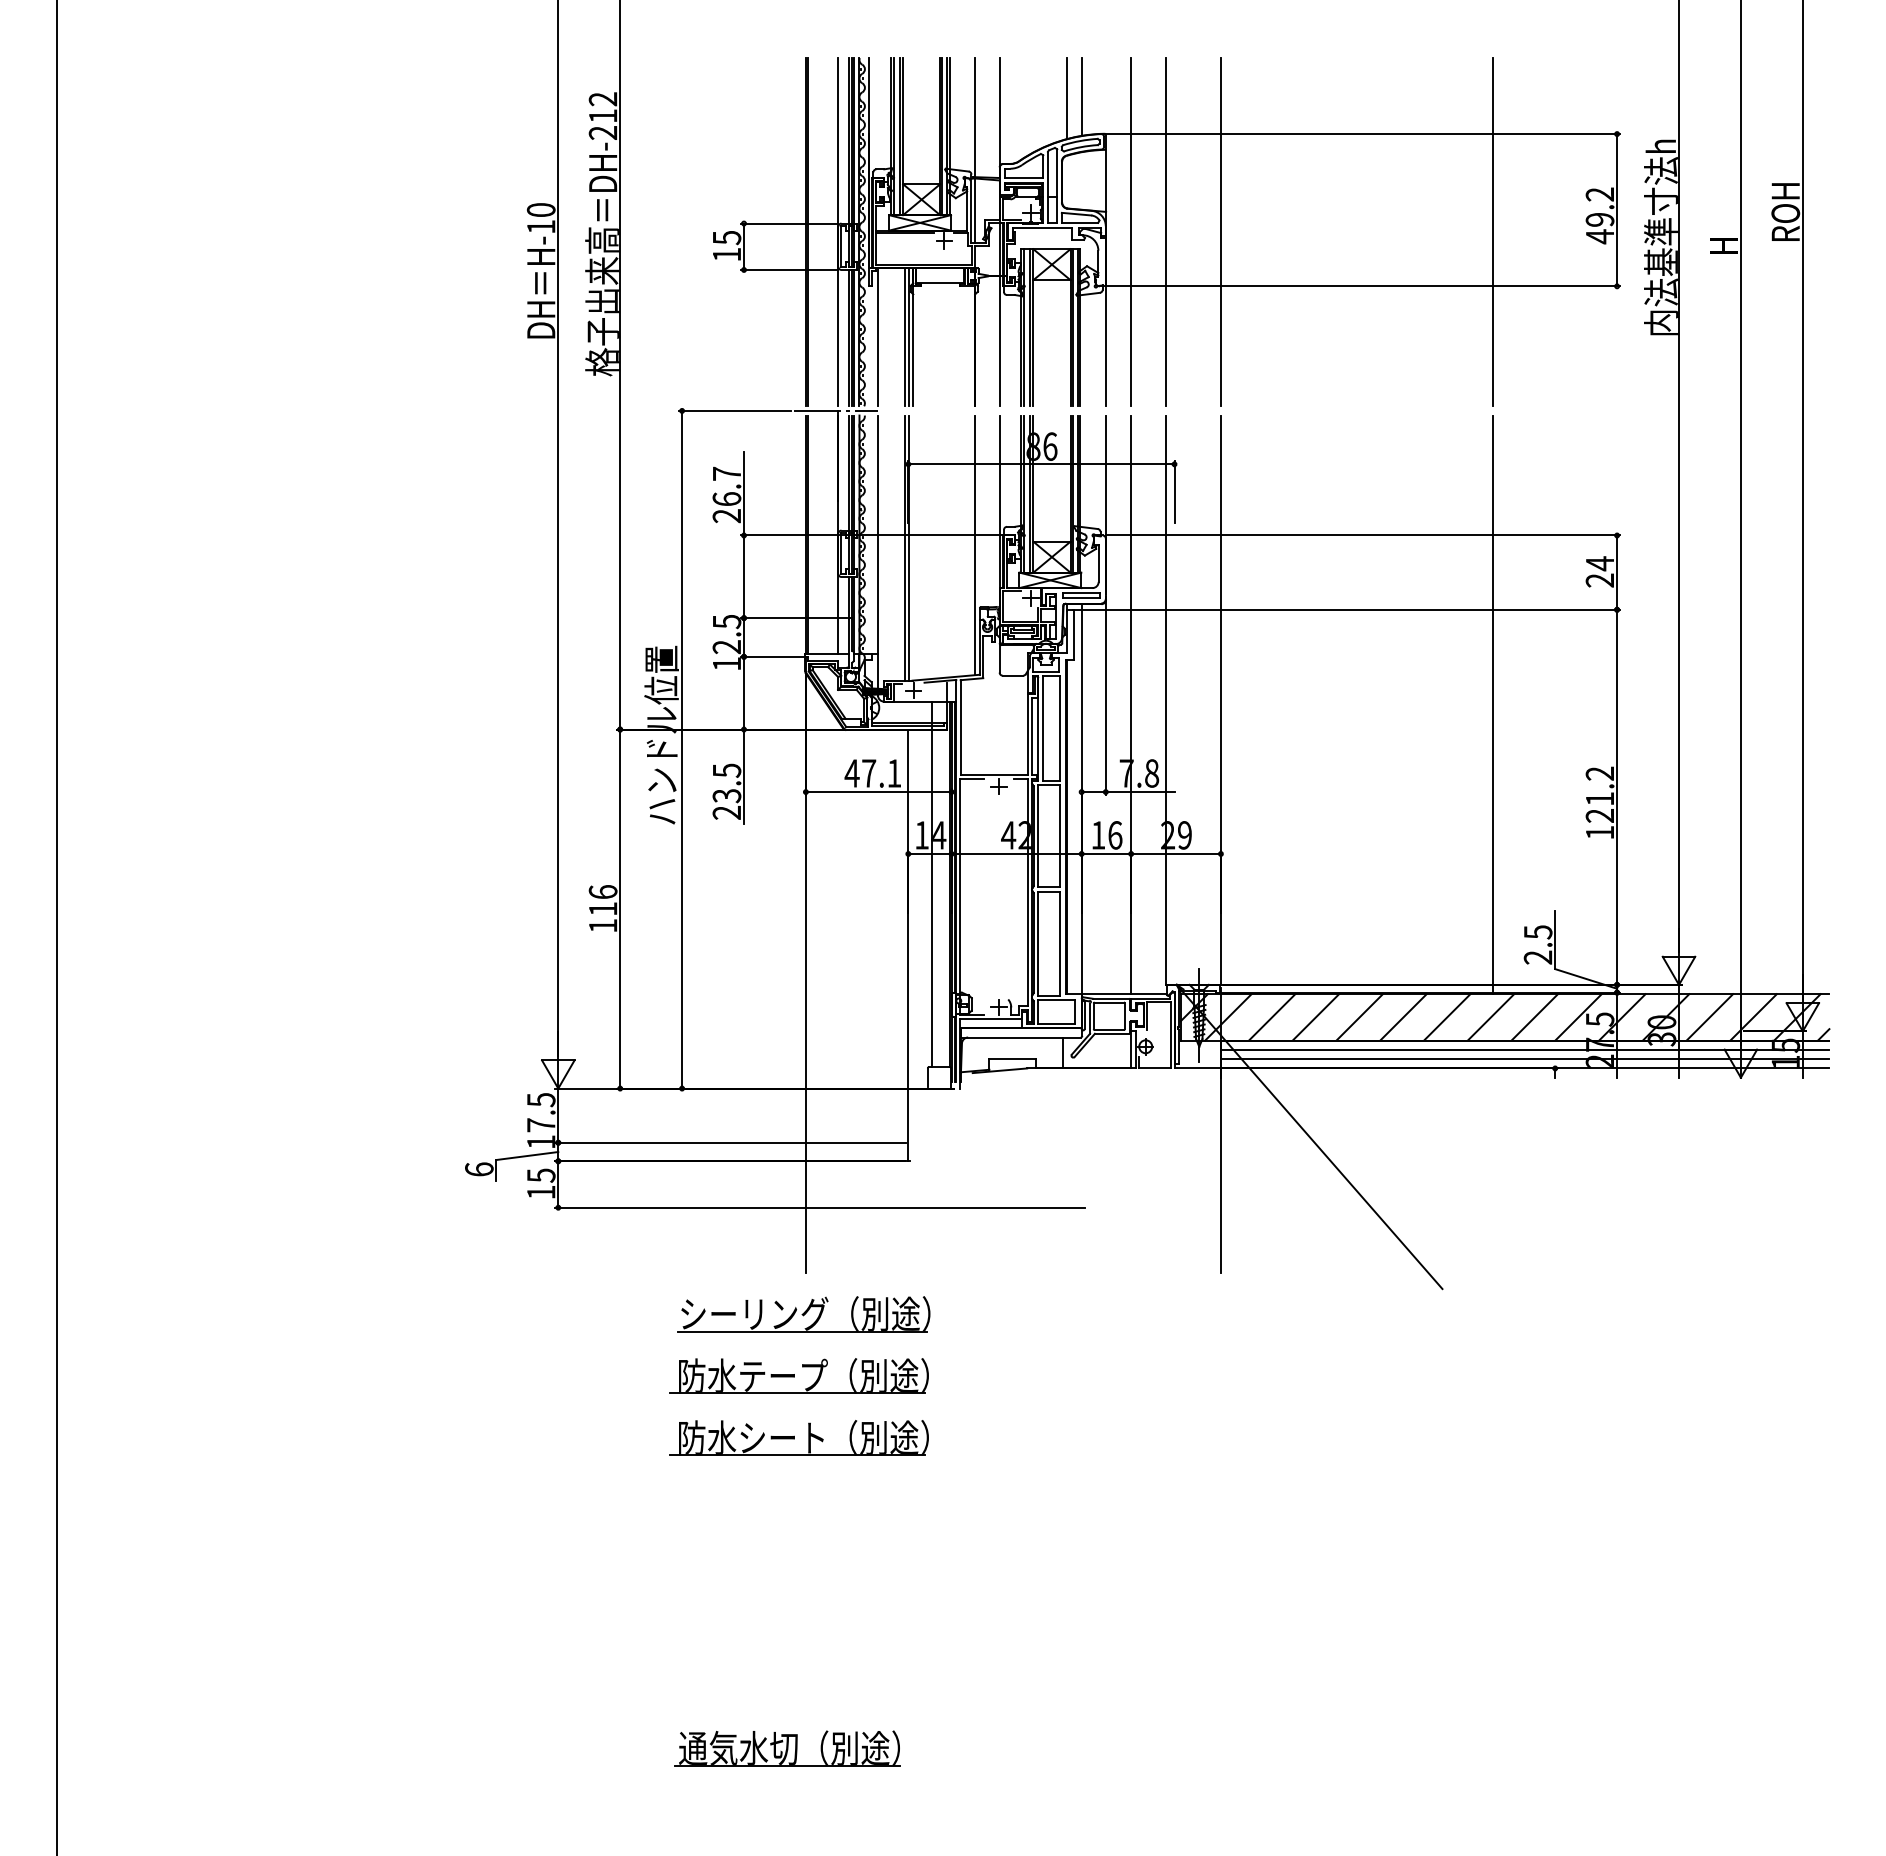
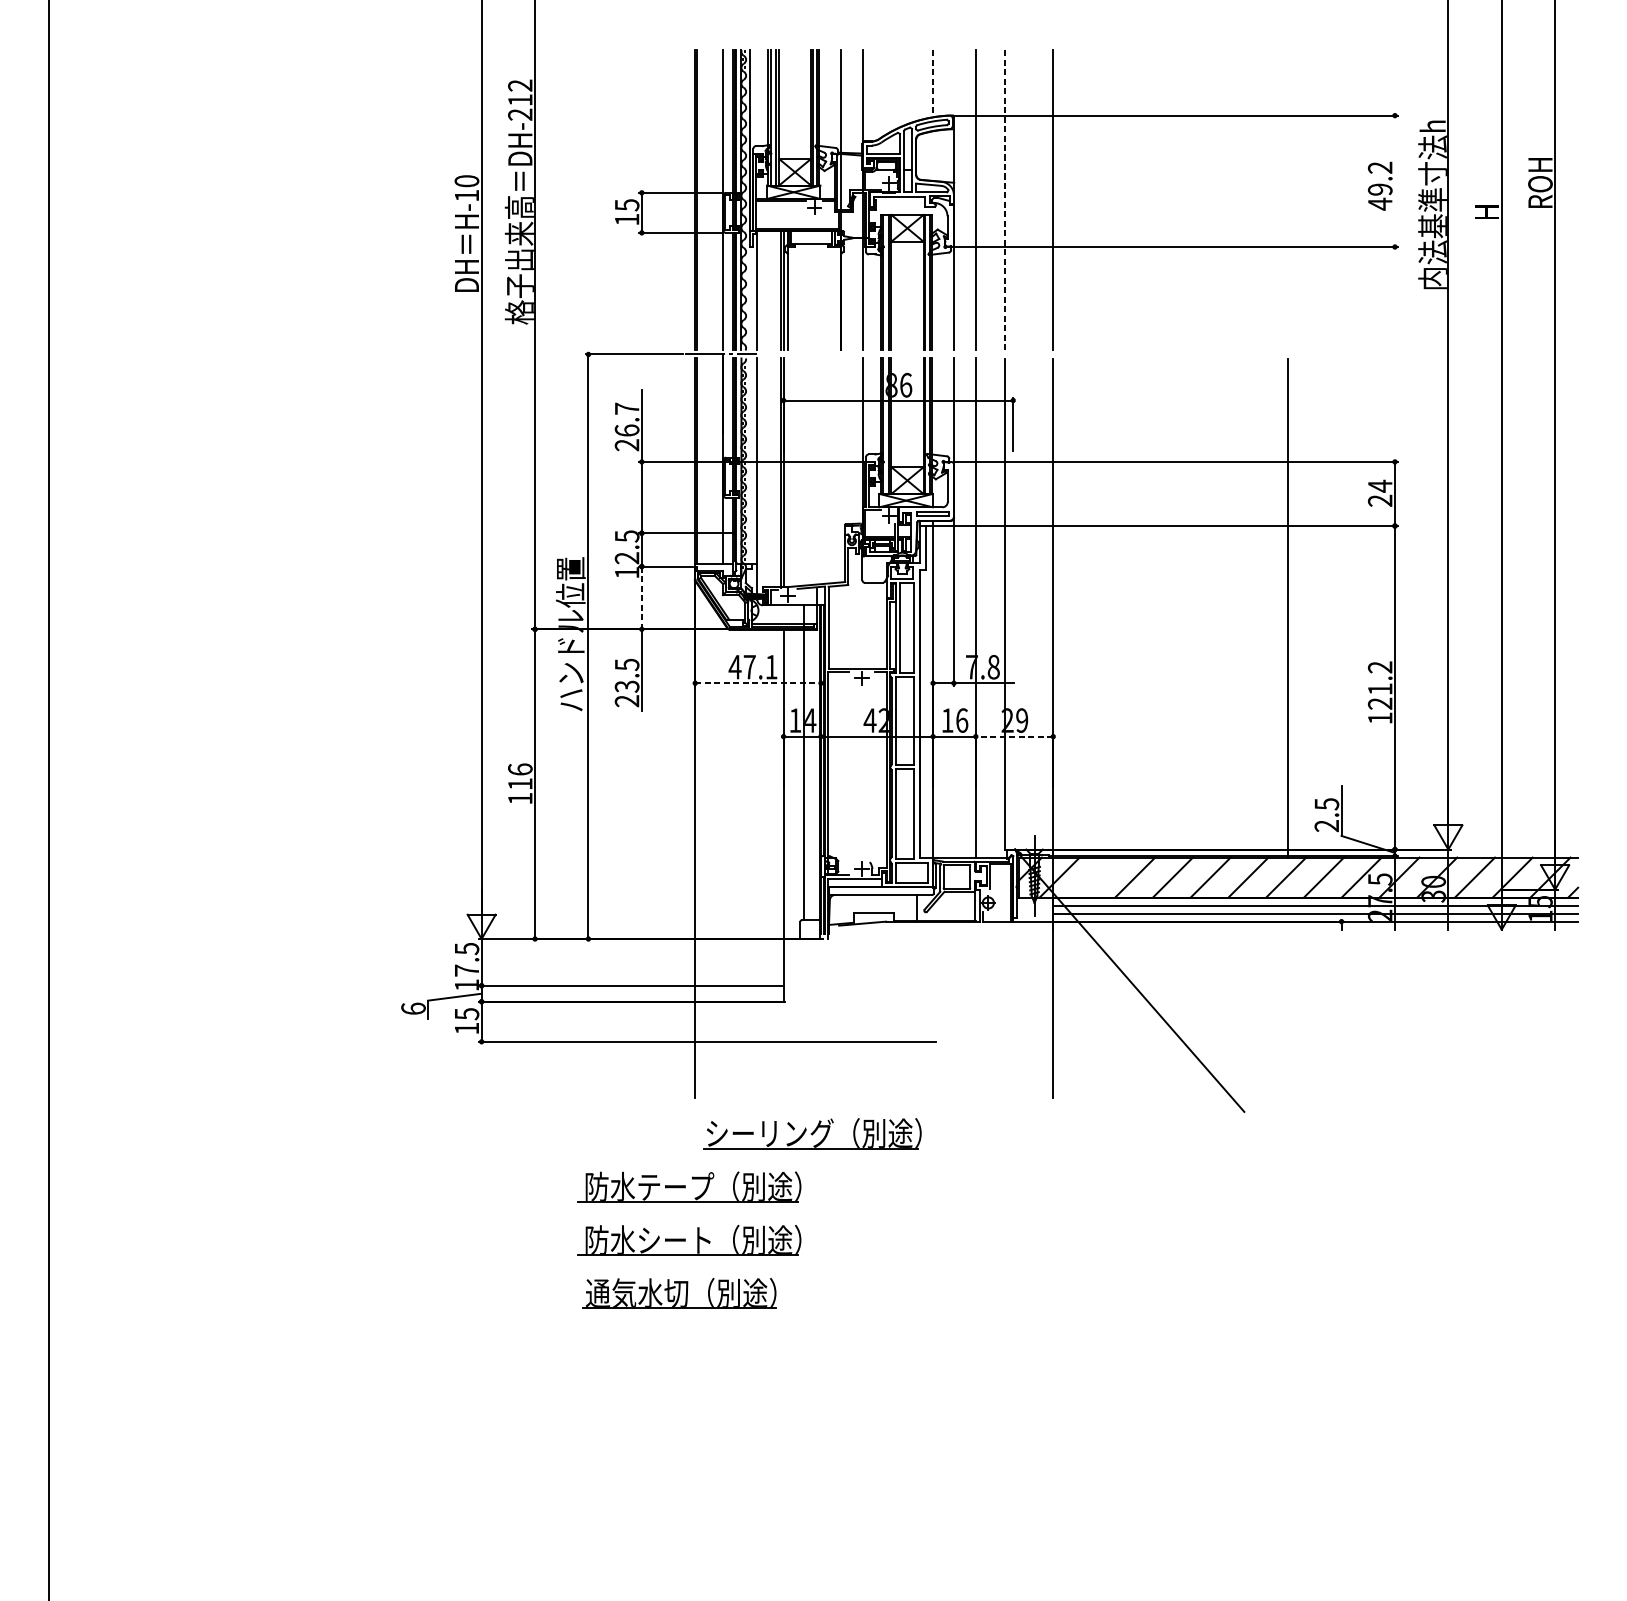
line: (1081, 97) -> (932, 84), solid -> dashed
line: (1066, 98) -> (920, 84), removed
line: (1617, 210) -> (1395, 181), removed
line: (1165, 232) -> (1005, 200), solid -> dashed
line: (1493, 232) -> (1288, 200), removed
line: (975, 545) -> (841, 470), removed
line: (744, 693) -> (642, 598), solid -> dashed
line: (878, 792) -> (757, 683), solid -> dashed
line: (1176, 853) -> (1014, 736), solid -> dashed
line: (1271, 1017) -> (1096, 877), removed
part: (803, 1314) -> (812, 1133), moved
part: (787, 1748) -> (679, 1293), moved

